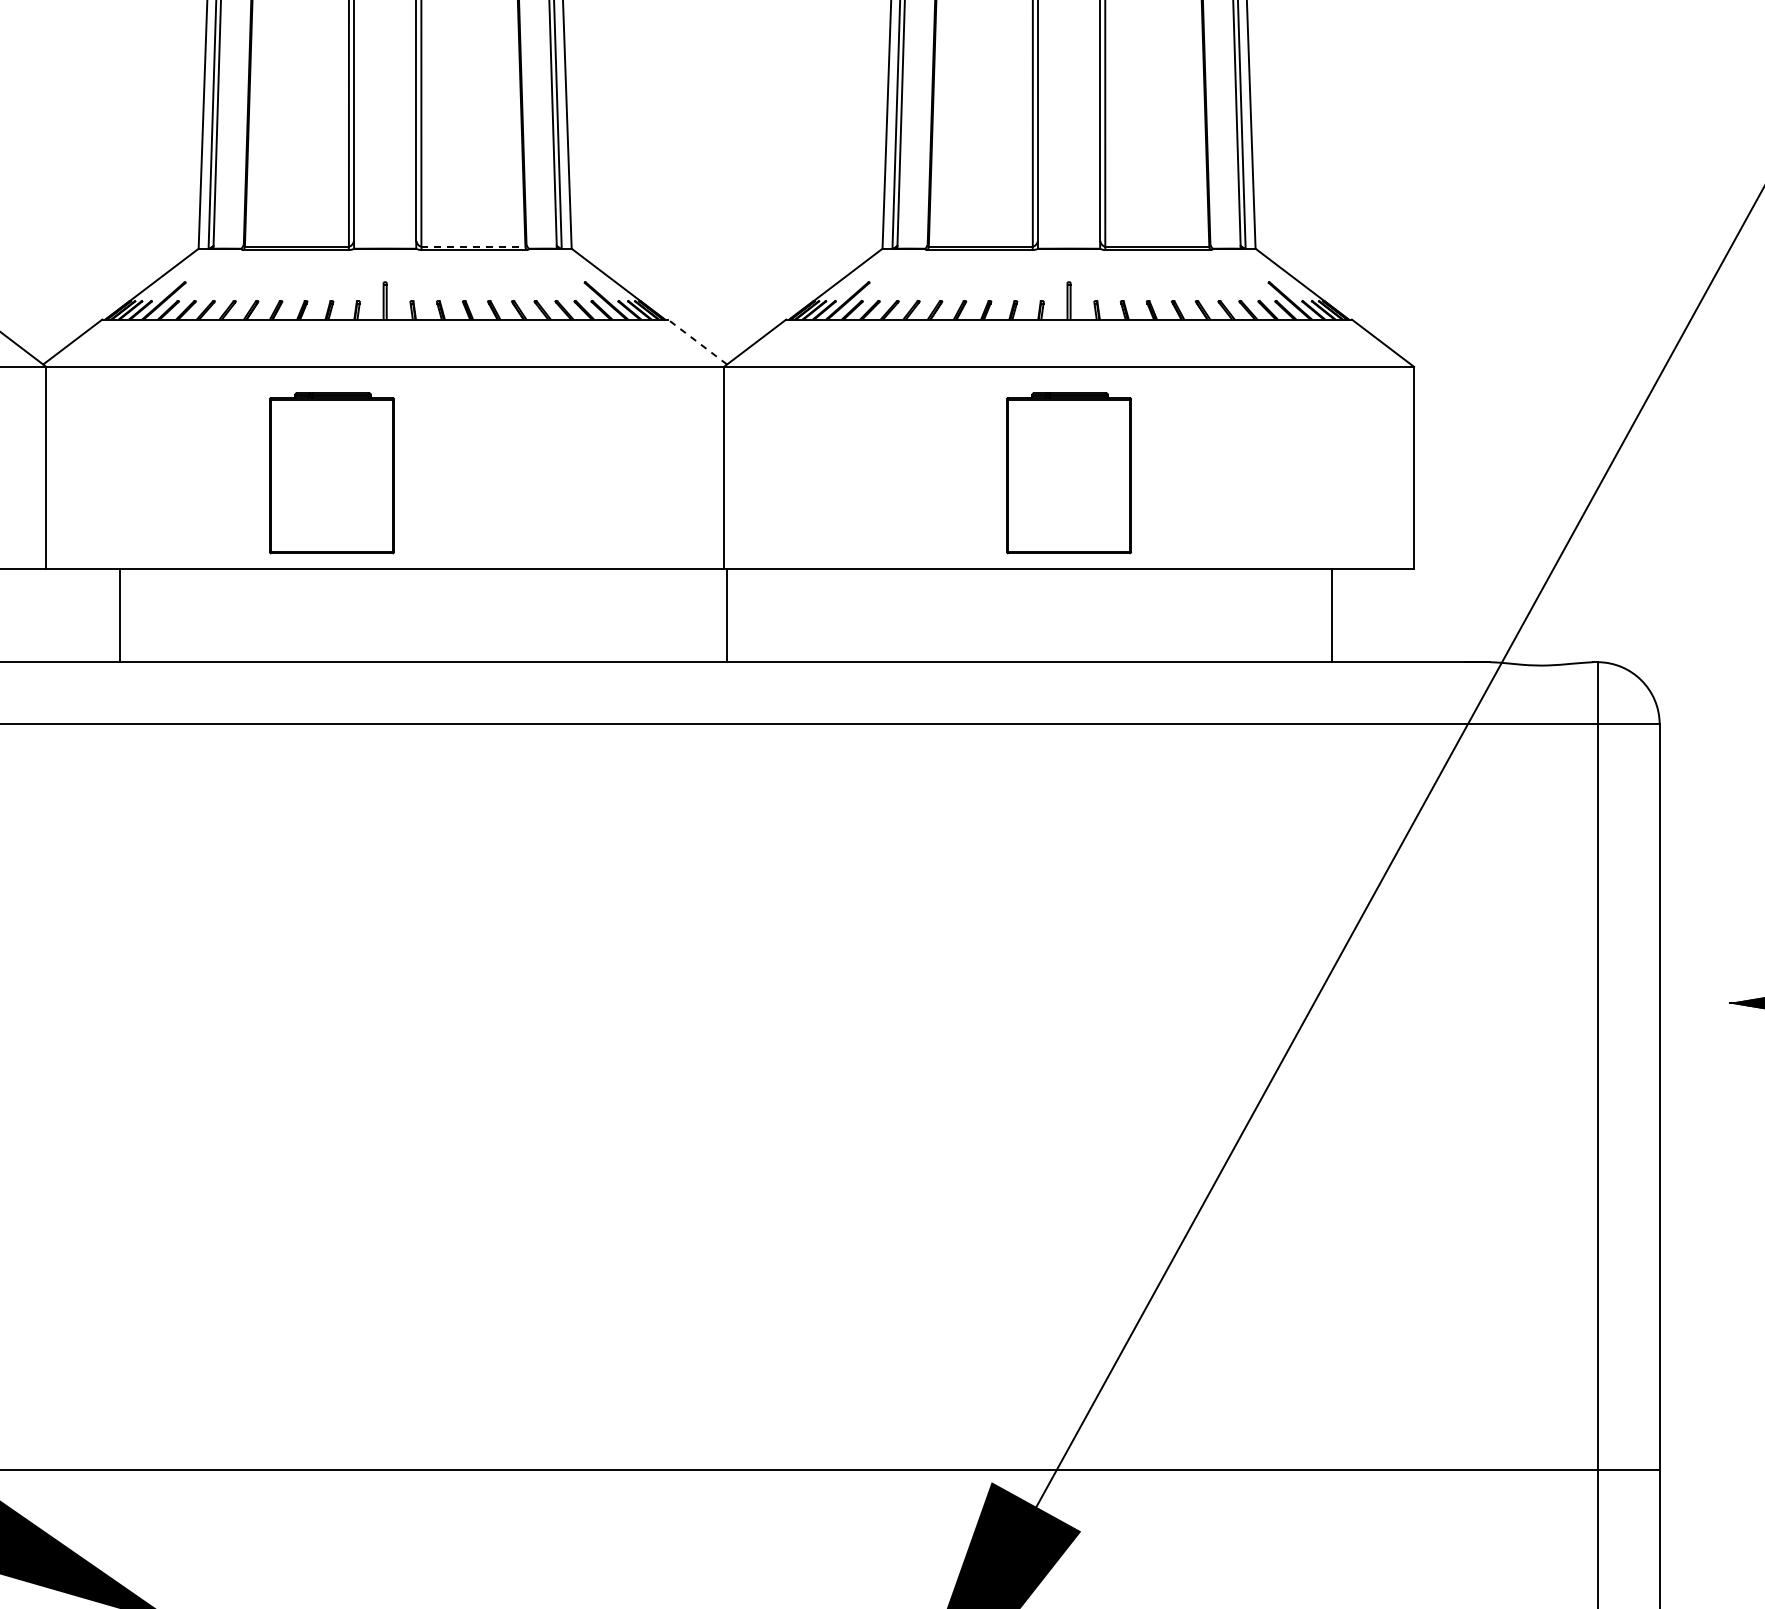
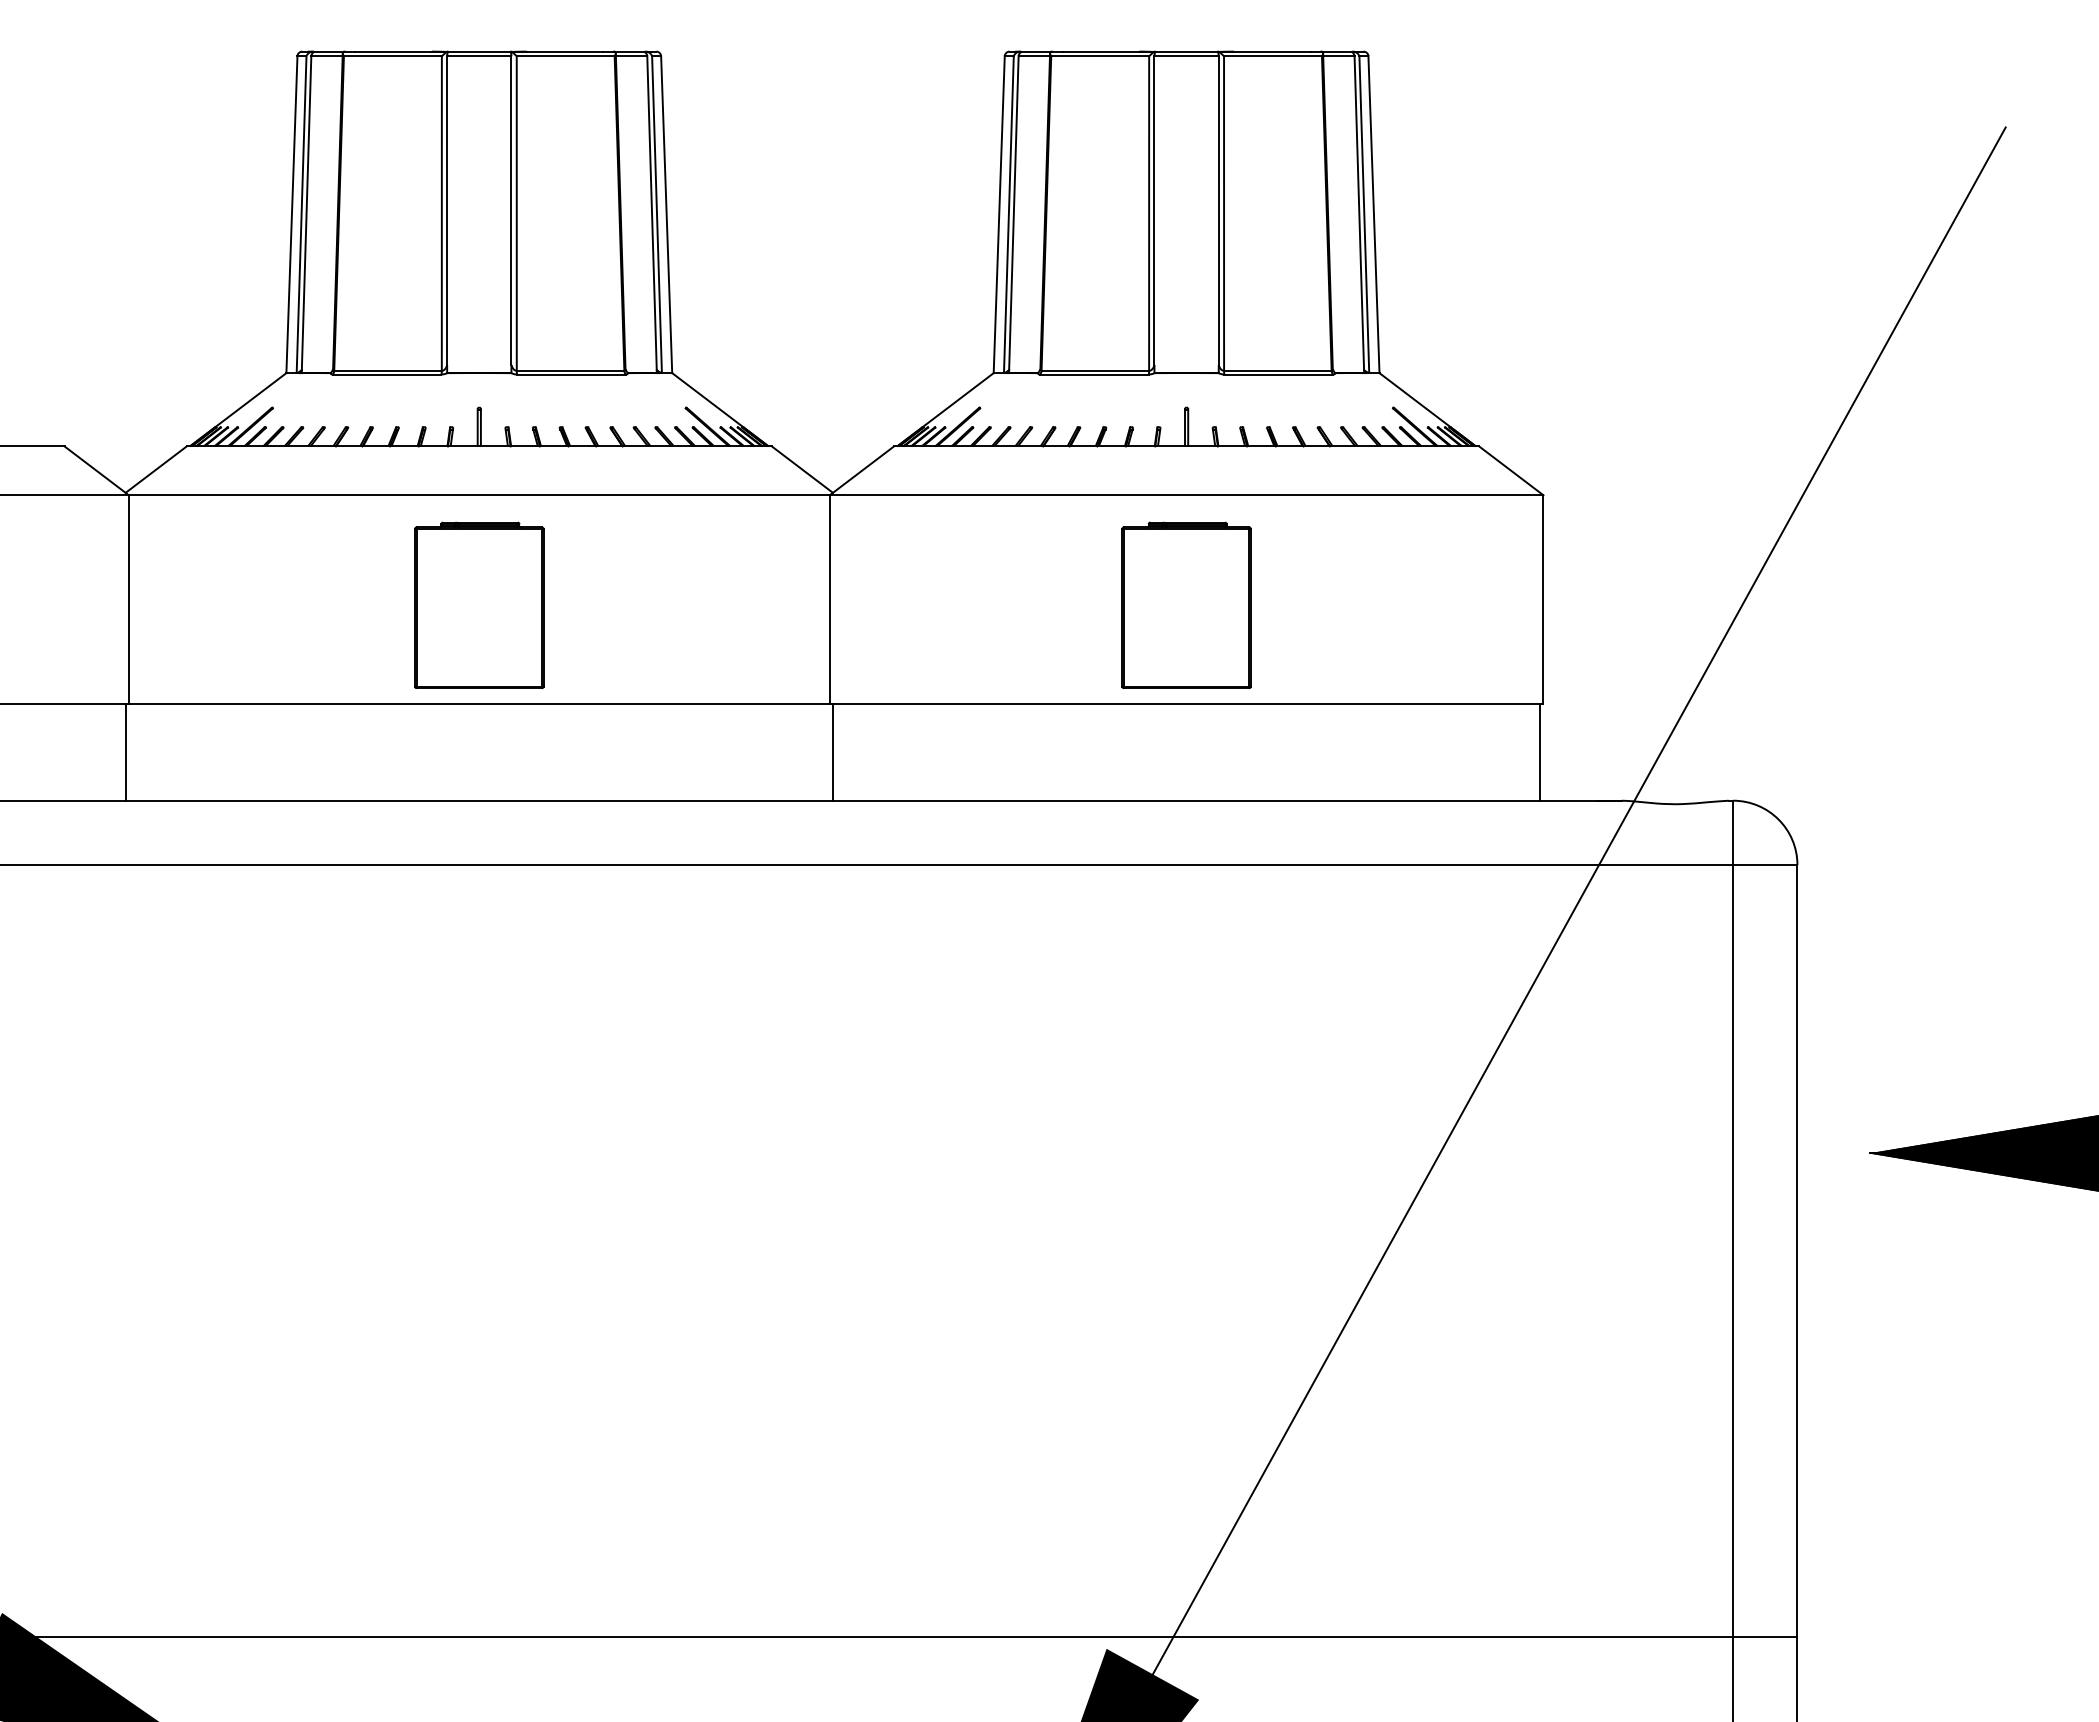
line: (473, 246) -> (570, 370), dashed -> solid
line: (697, 341) -> (802, 469), dashed -> solid
part: (332, 472) -> (479, 604), moved
line: (119, 615) -> (125, 752), moved
line: (1331, 615) -> (1540, 752), moved

